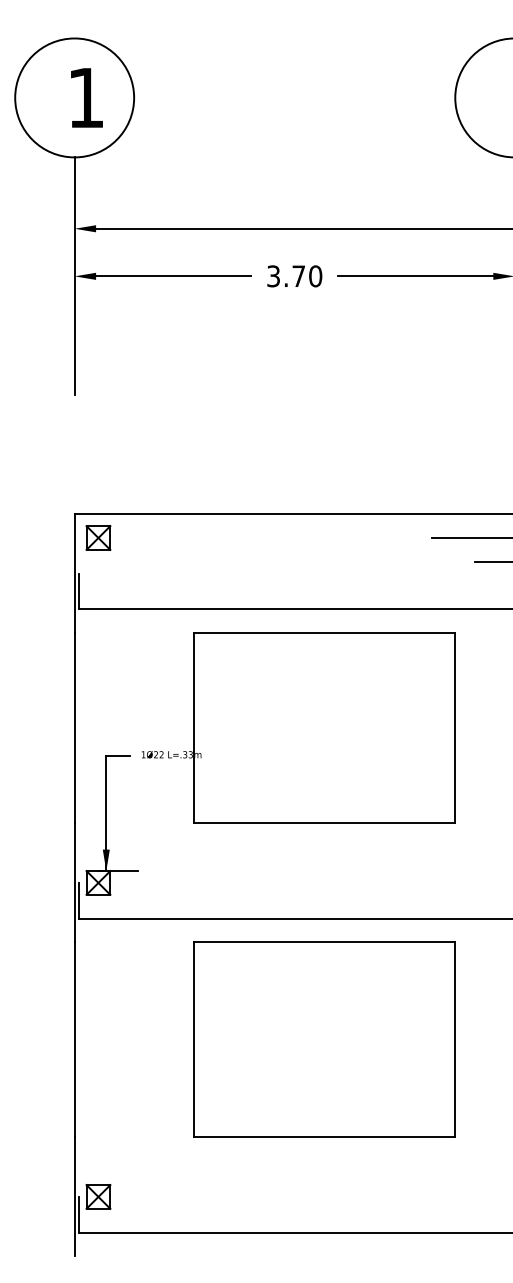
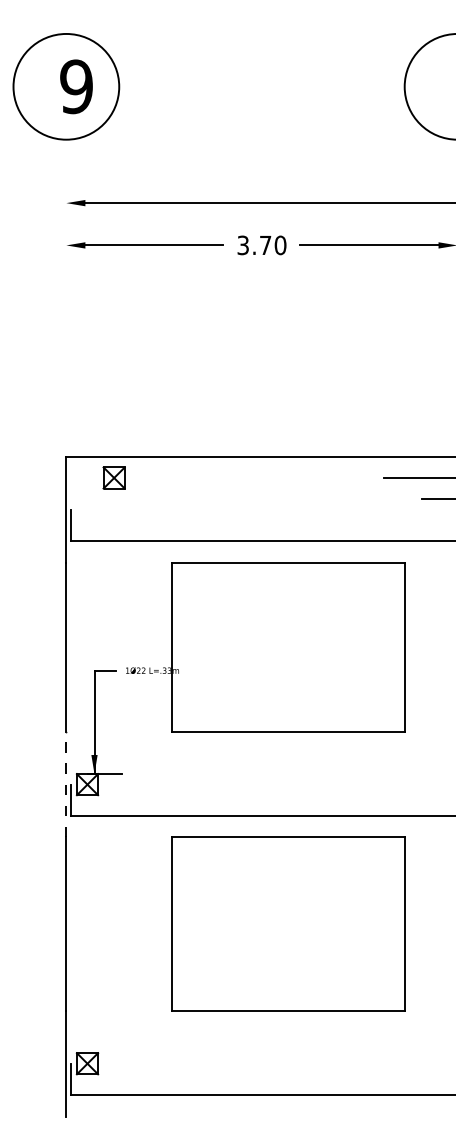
text: (85, 97) -> (75, 86), 1 -> 9
line: (74, 276) -> (66, 245), removed
part: (98, 537) -> (114, 477), moved
line: (74, 882) -> (66, 784), solid -> dashed

